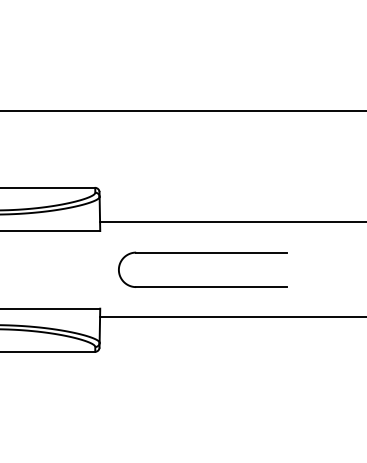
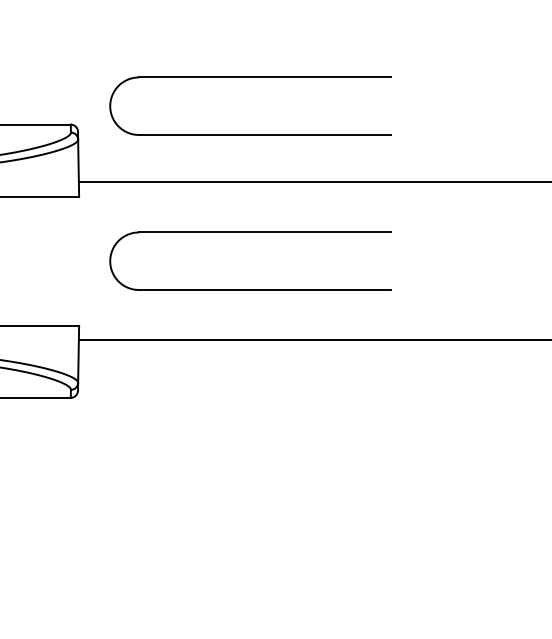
part: (202, 160) -> (249, 78), added

